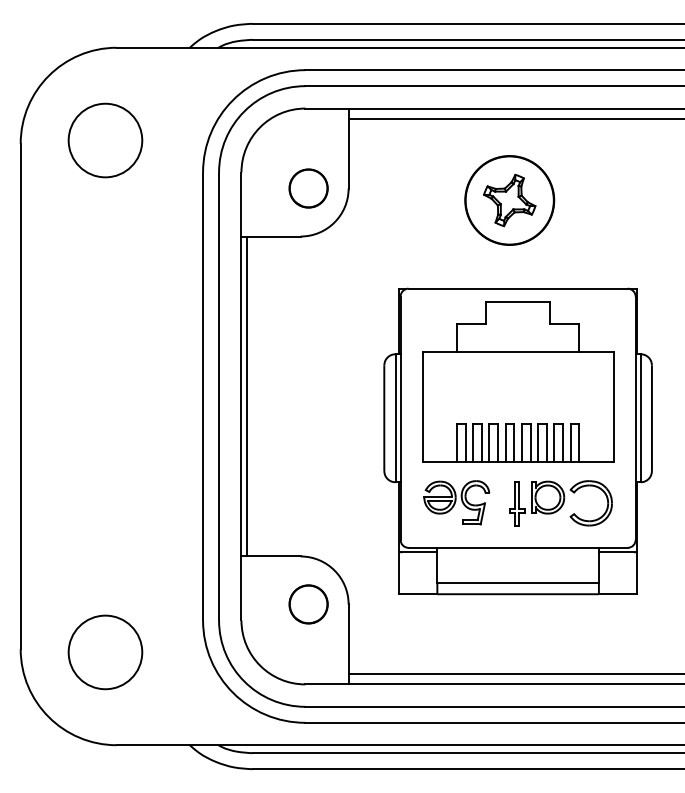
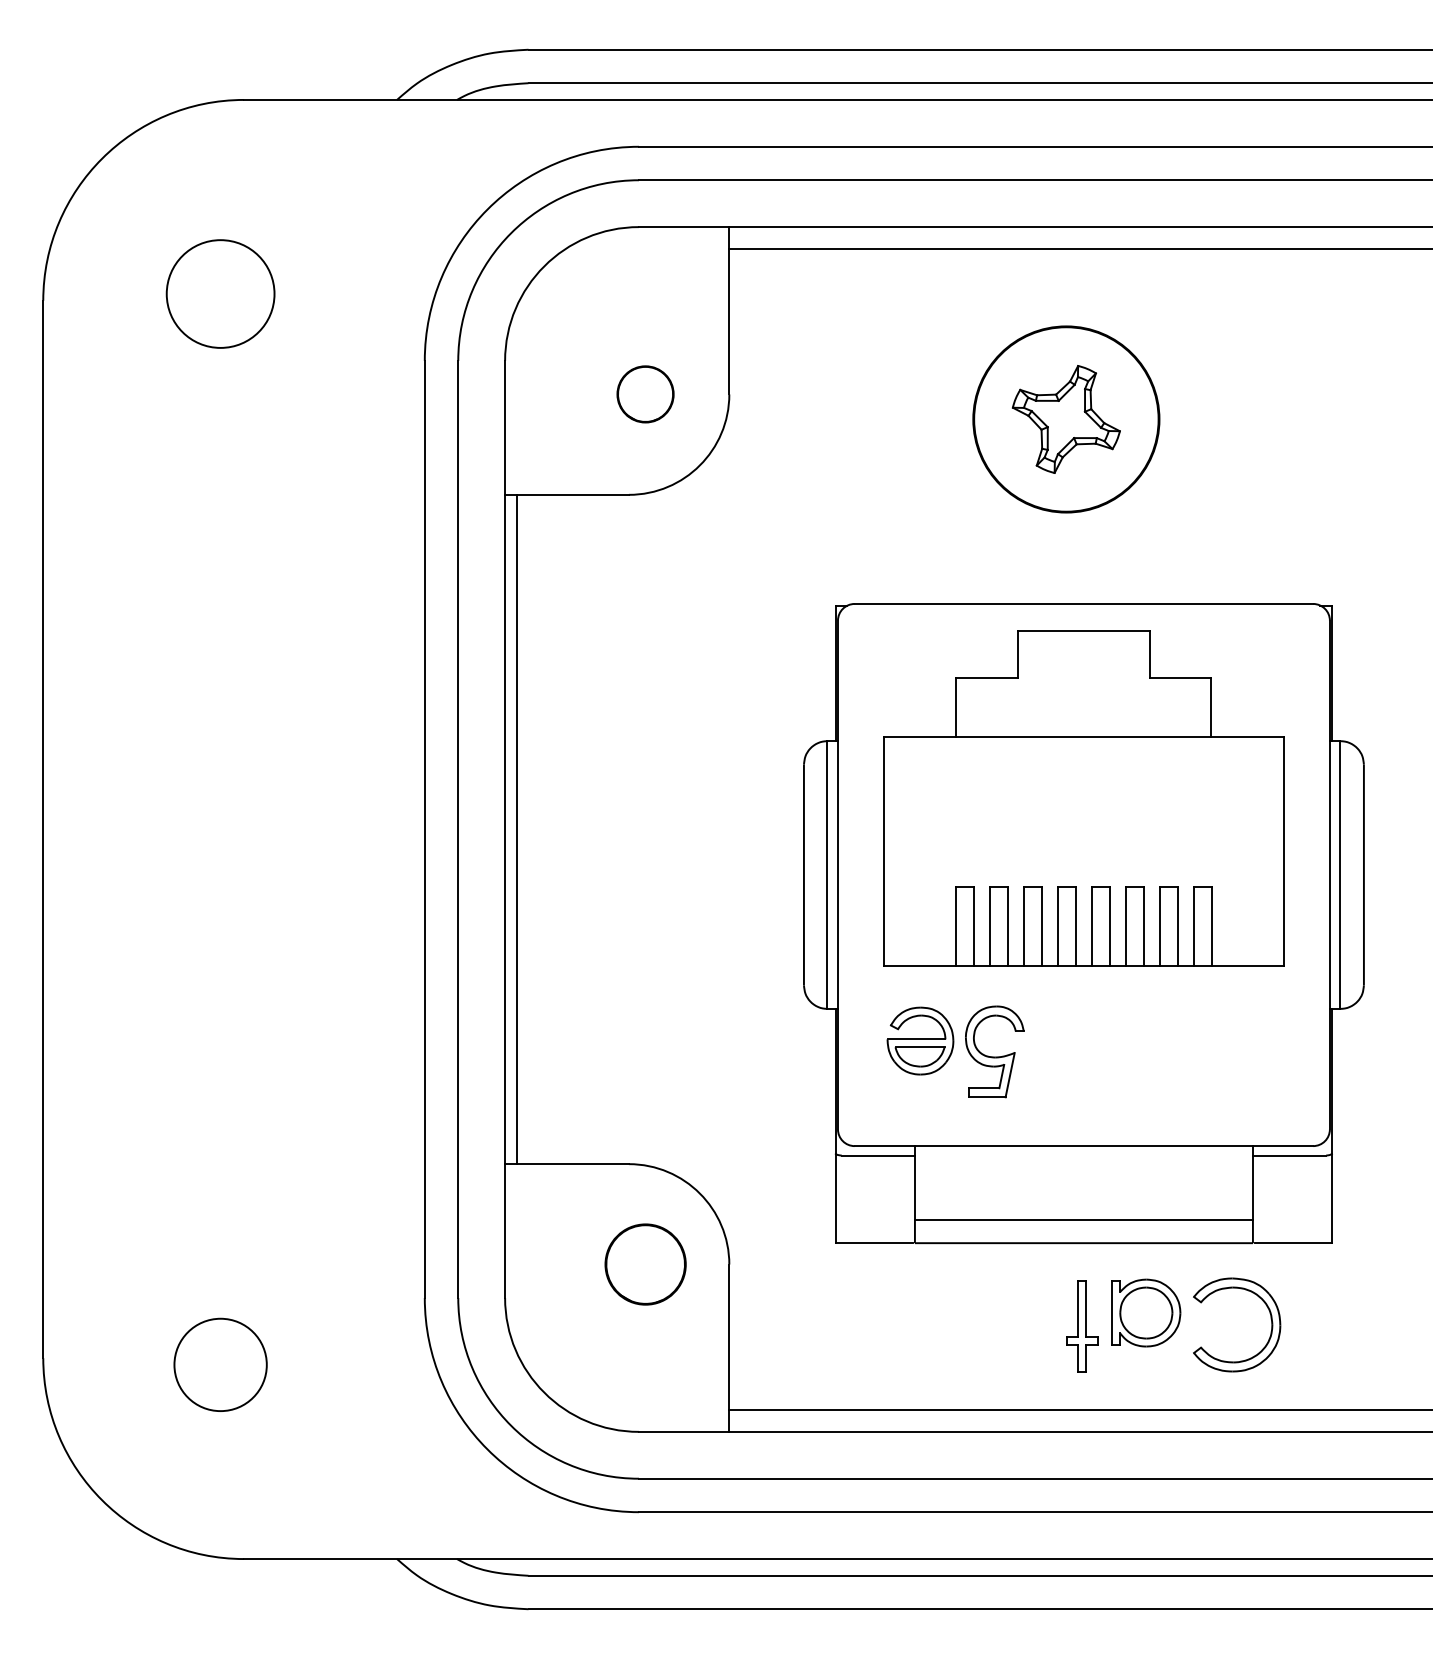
circle: (105, 140) -> (220, 293), size x0.7
circle: (308, 188) -> (645, 394), size x0.7
part: (560, 503) -> (1172, 1325), moved
circle: (105, 652) -> (220, 1365), size x0.6

